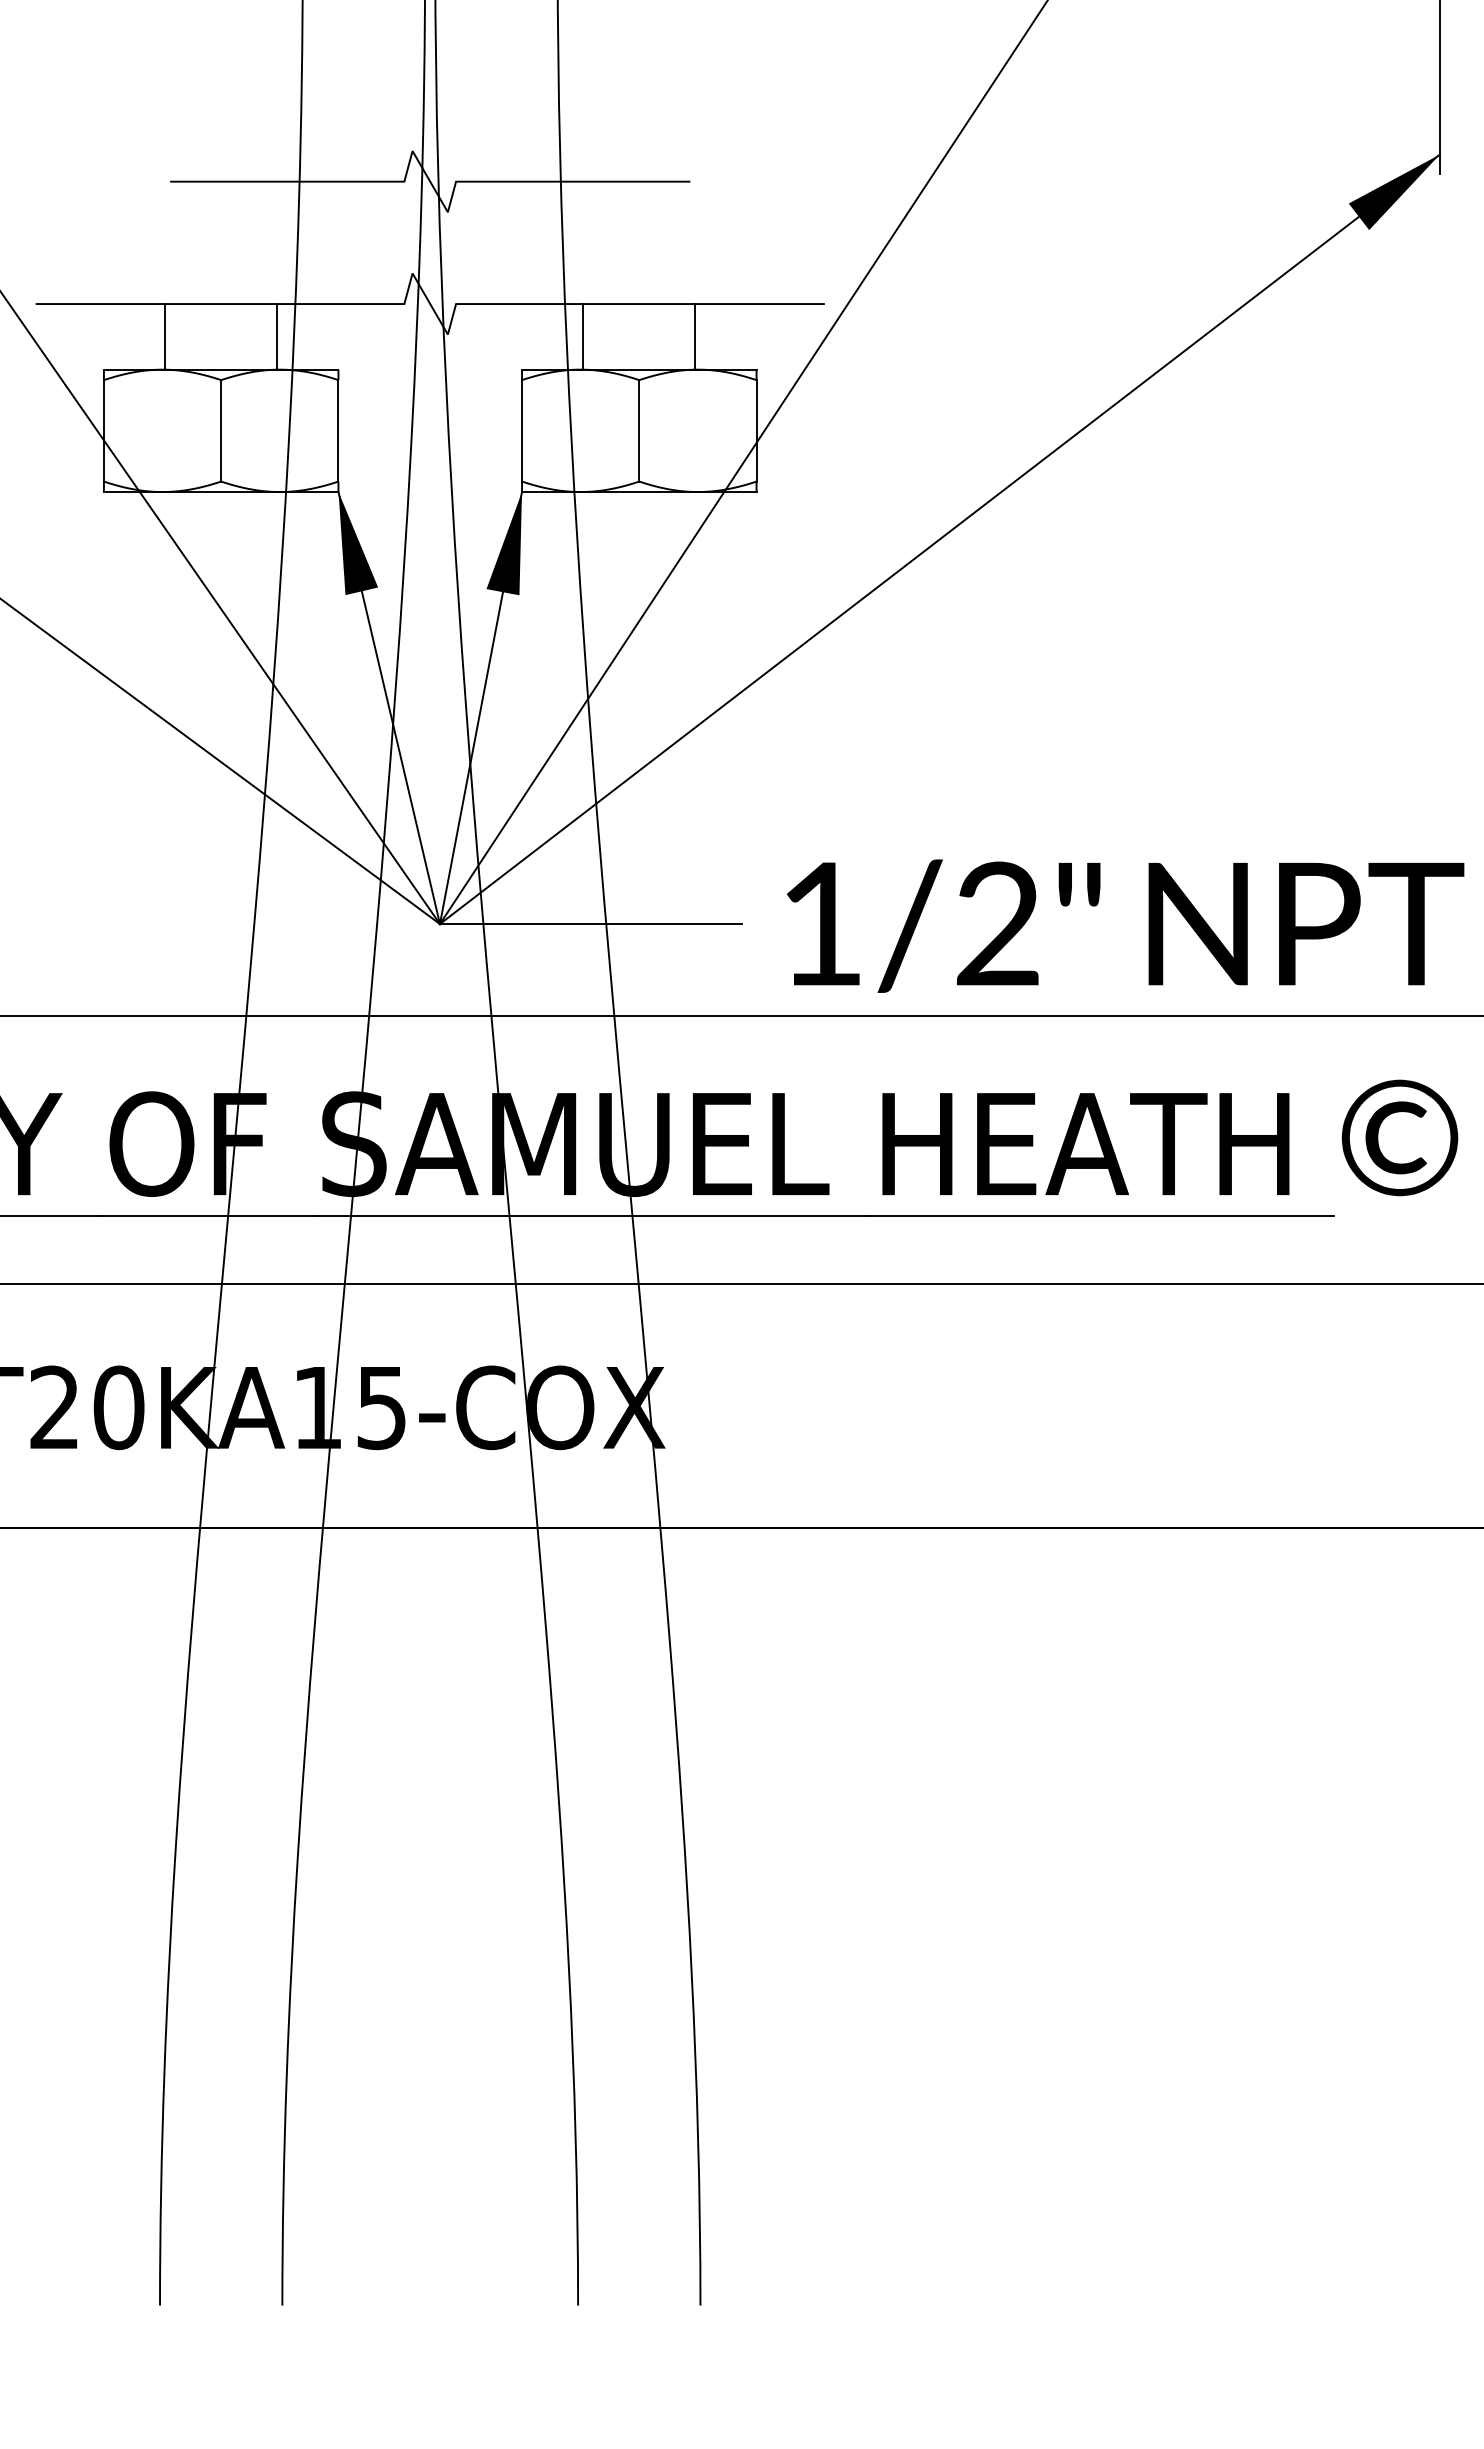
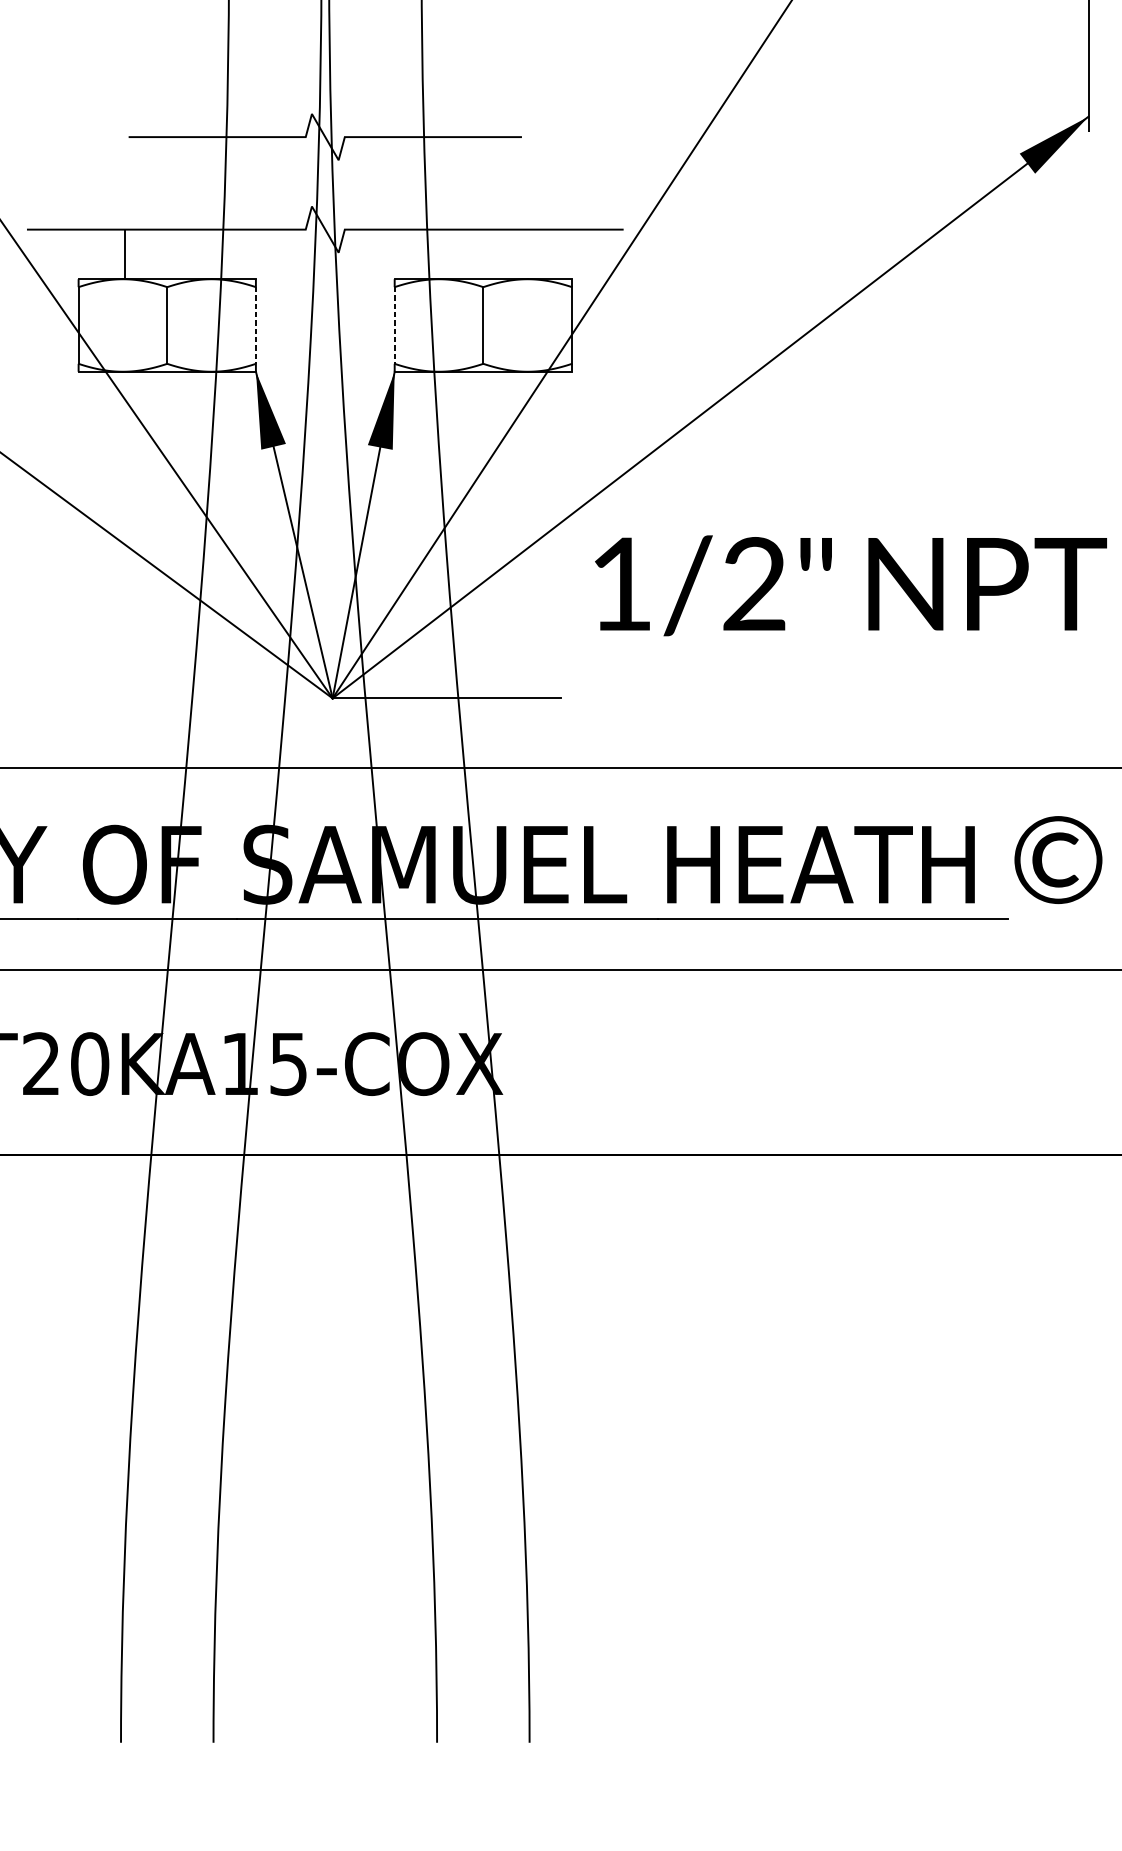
line: (277, 336) -> (209, 254), removed
line: (583, 336) -> (441, 254), removed
line: (695, 336) -> (525, 254), removed
line: (338, 430) -> (255, 325), solid -> dashed
line: (522, 430) -> (395, 325), solid -> dashed
text: (1125, 925) -> (850, 585), moved

